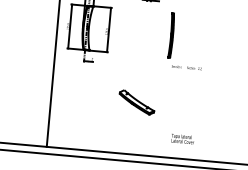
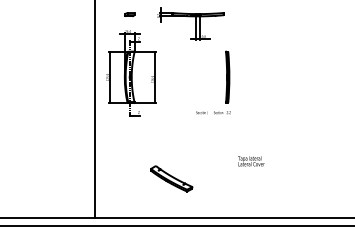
text: (186, 67) -> (213, 112), moved
part: (136, 102) -> (171, 178), moved
text: (183, 139) -> (251, 161), moved

